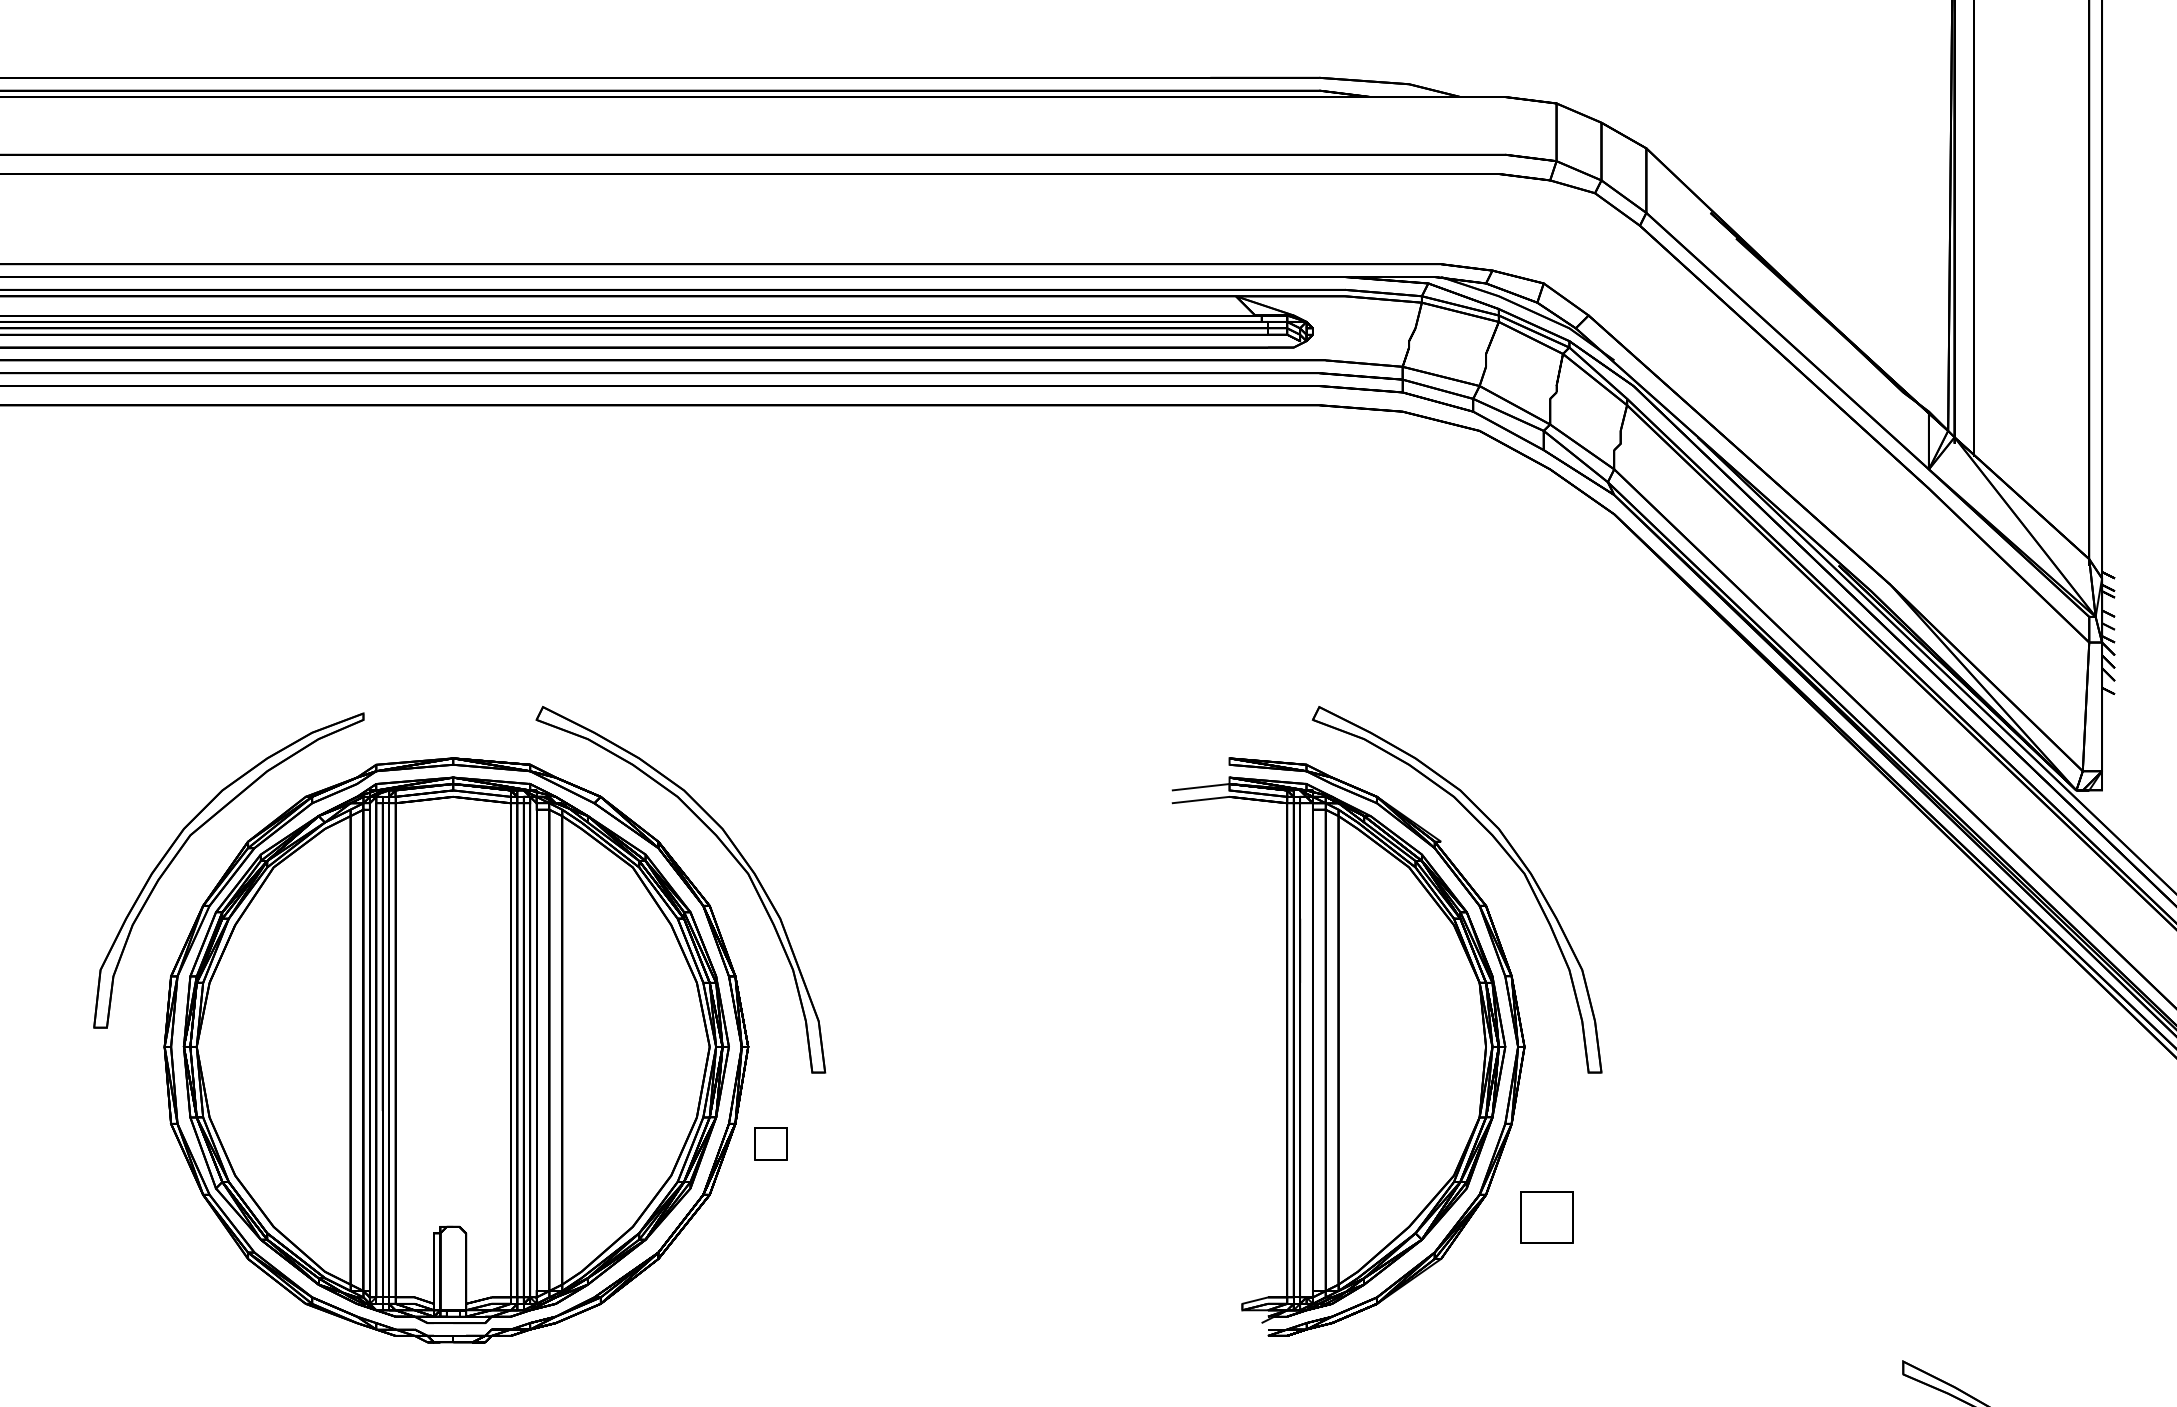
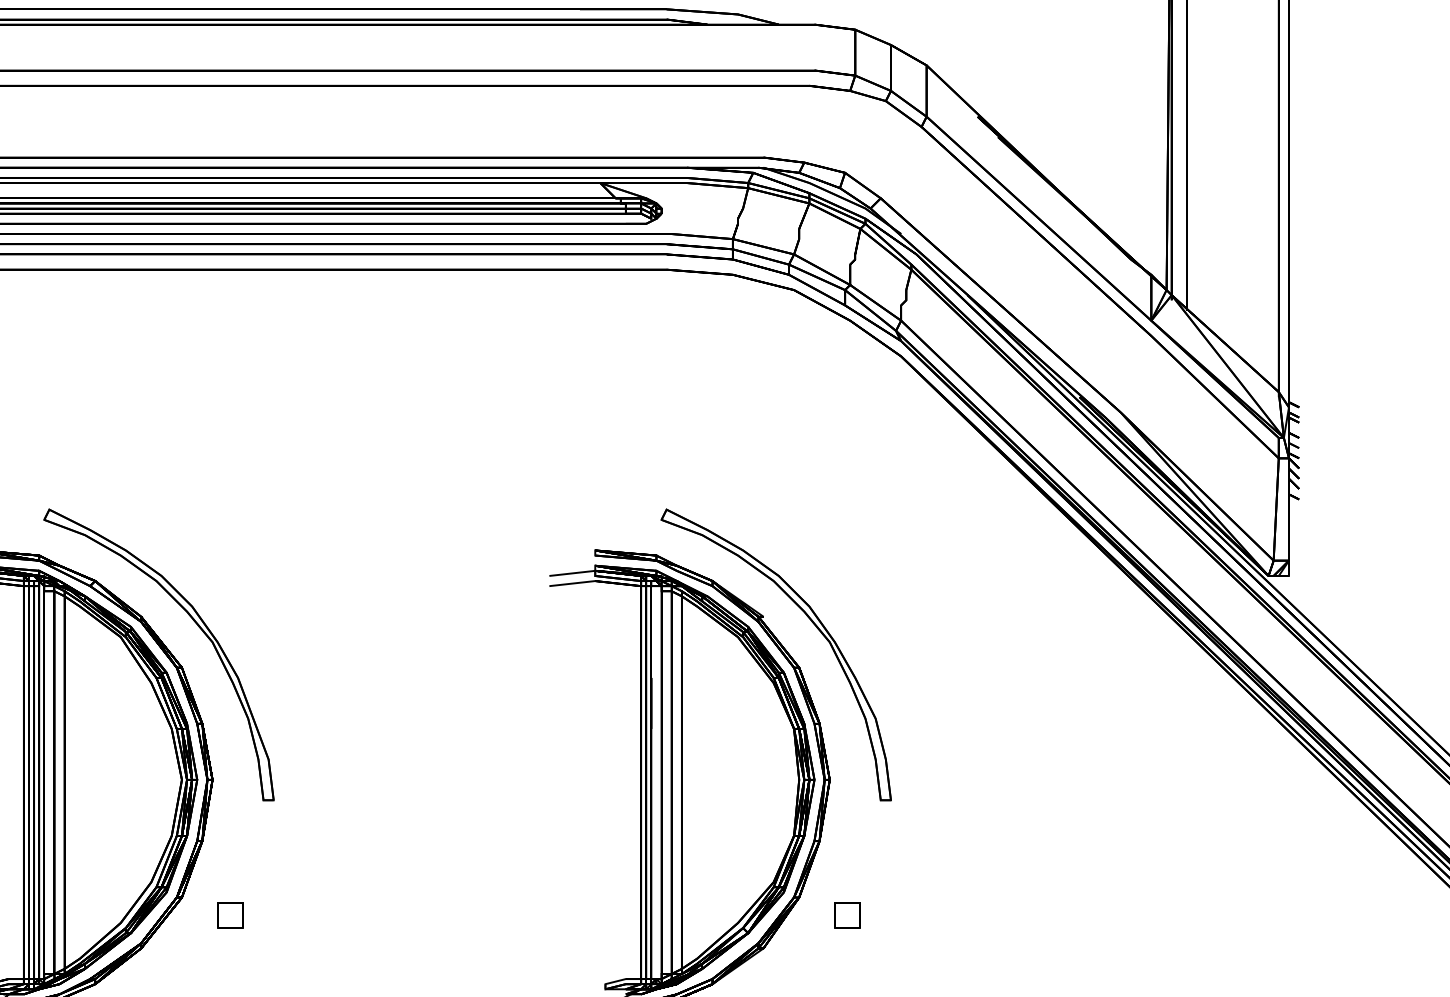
part: (770, 1143) -> (230, 914), moved
part: (1546, 1216) -> (847, 914), size x0.62

